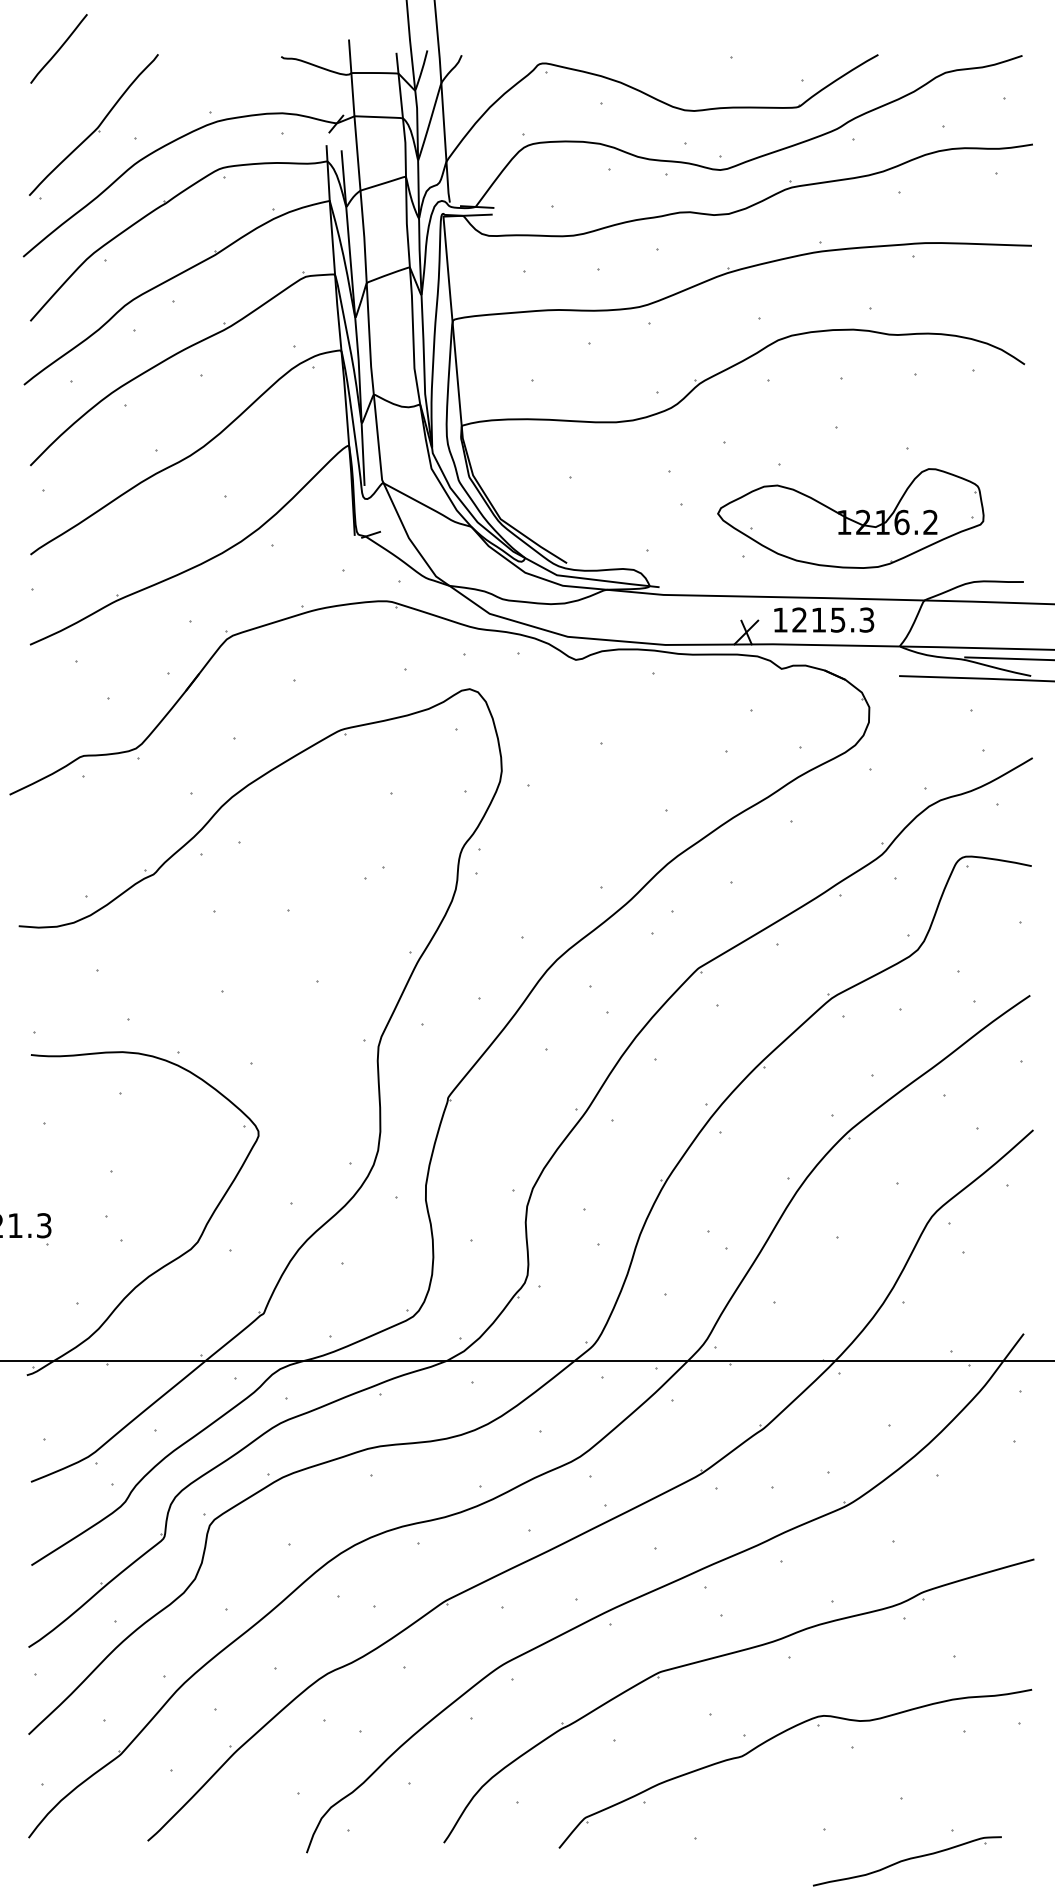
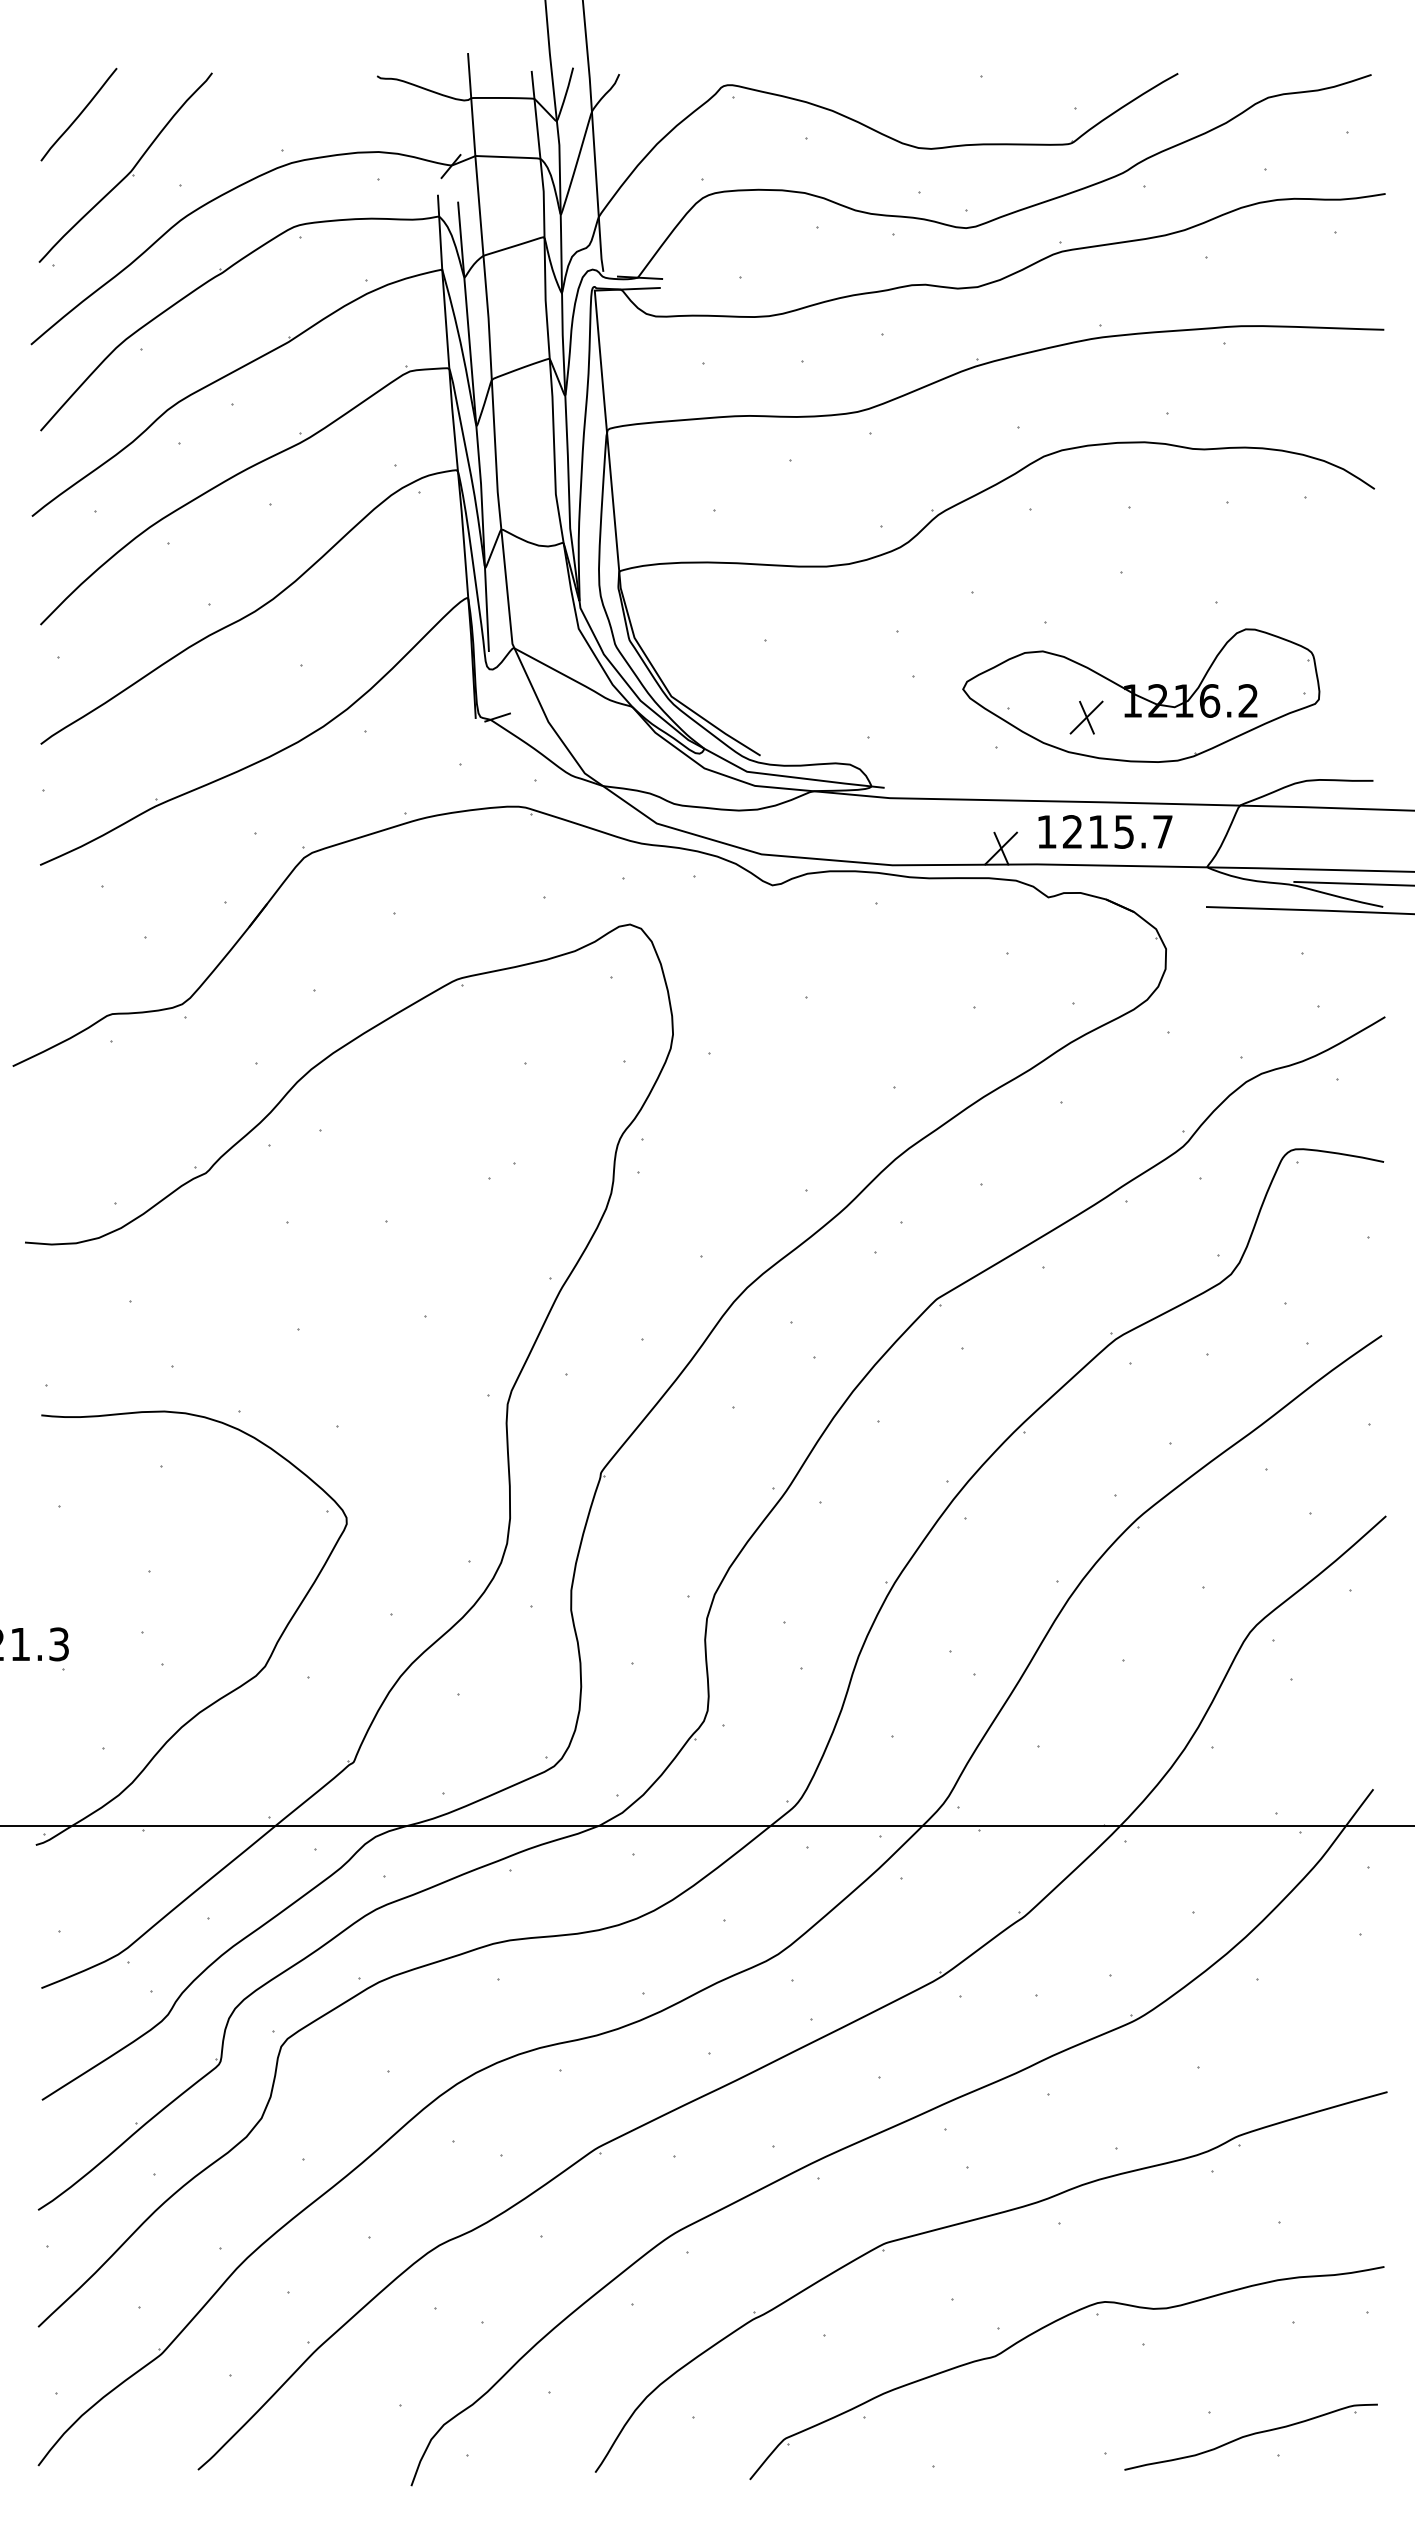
curve: (58, 48) -> (78, 114), moved
part: (810, 534) -> (1086, 717), added
text: (866, 619) -> (1162, 831), 1215.3 -> 1215.7
part: (906, 1860) -> (1250, 2436), moved

